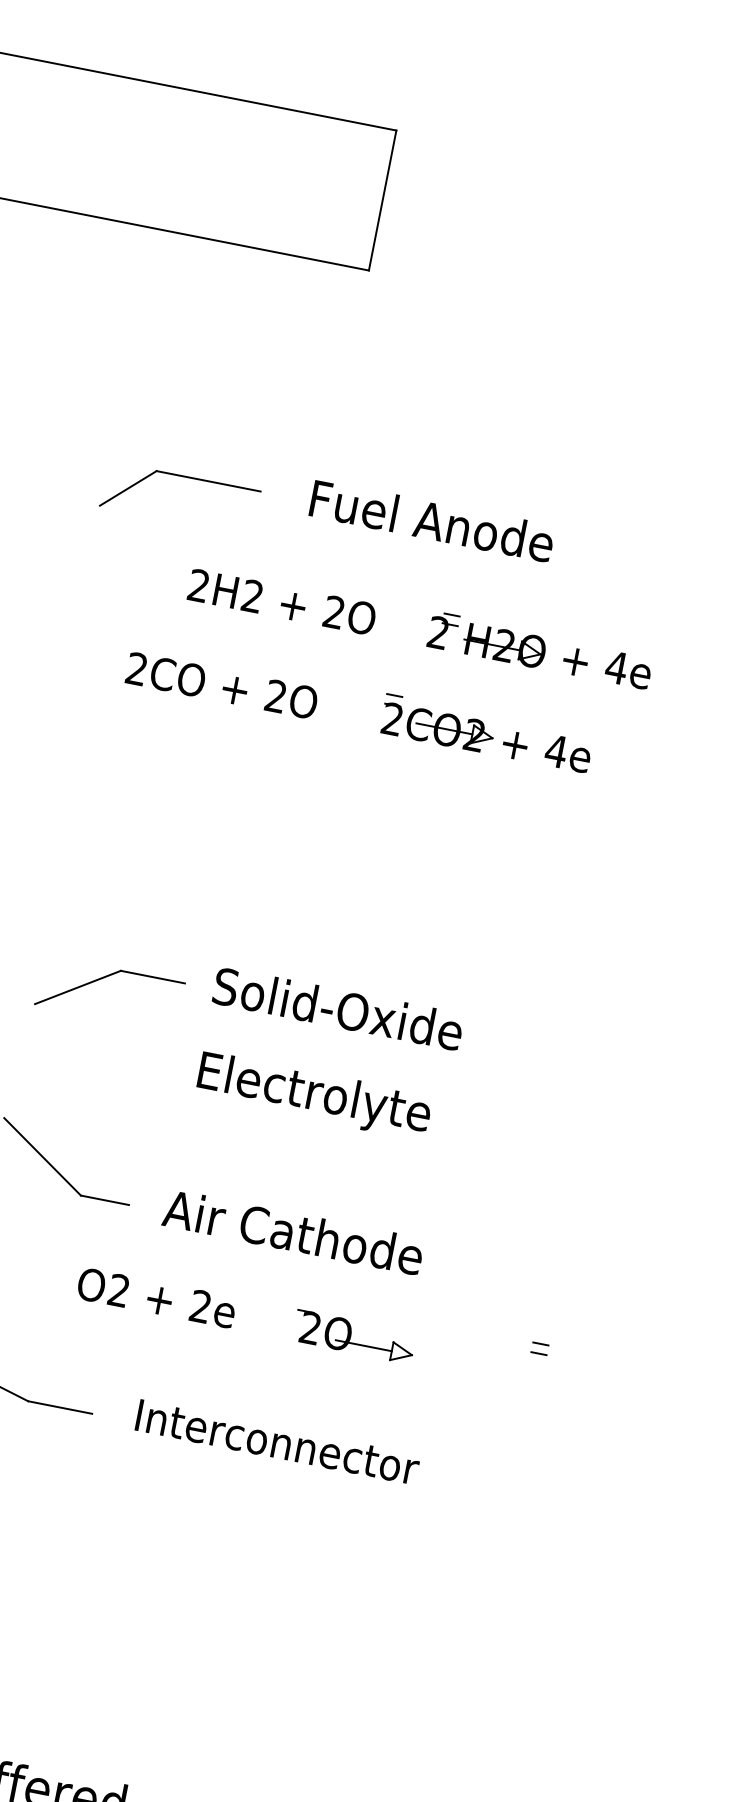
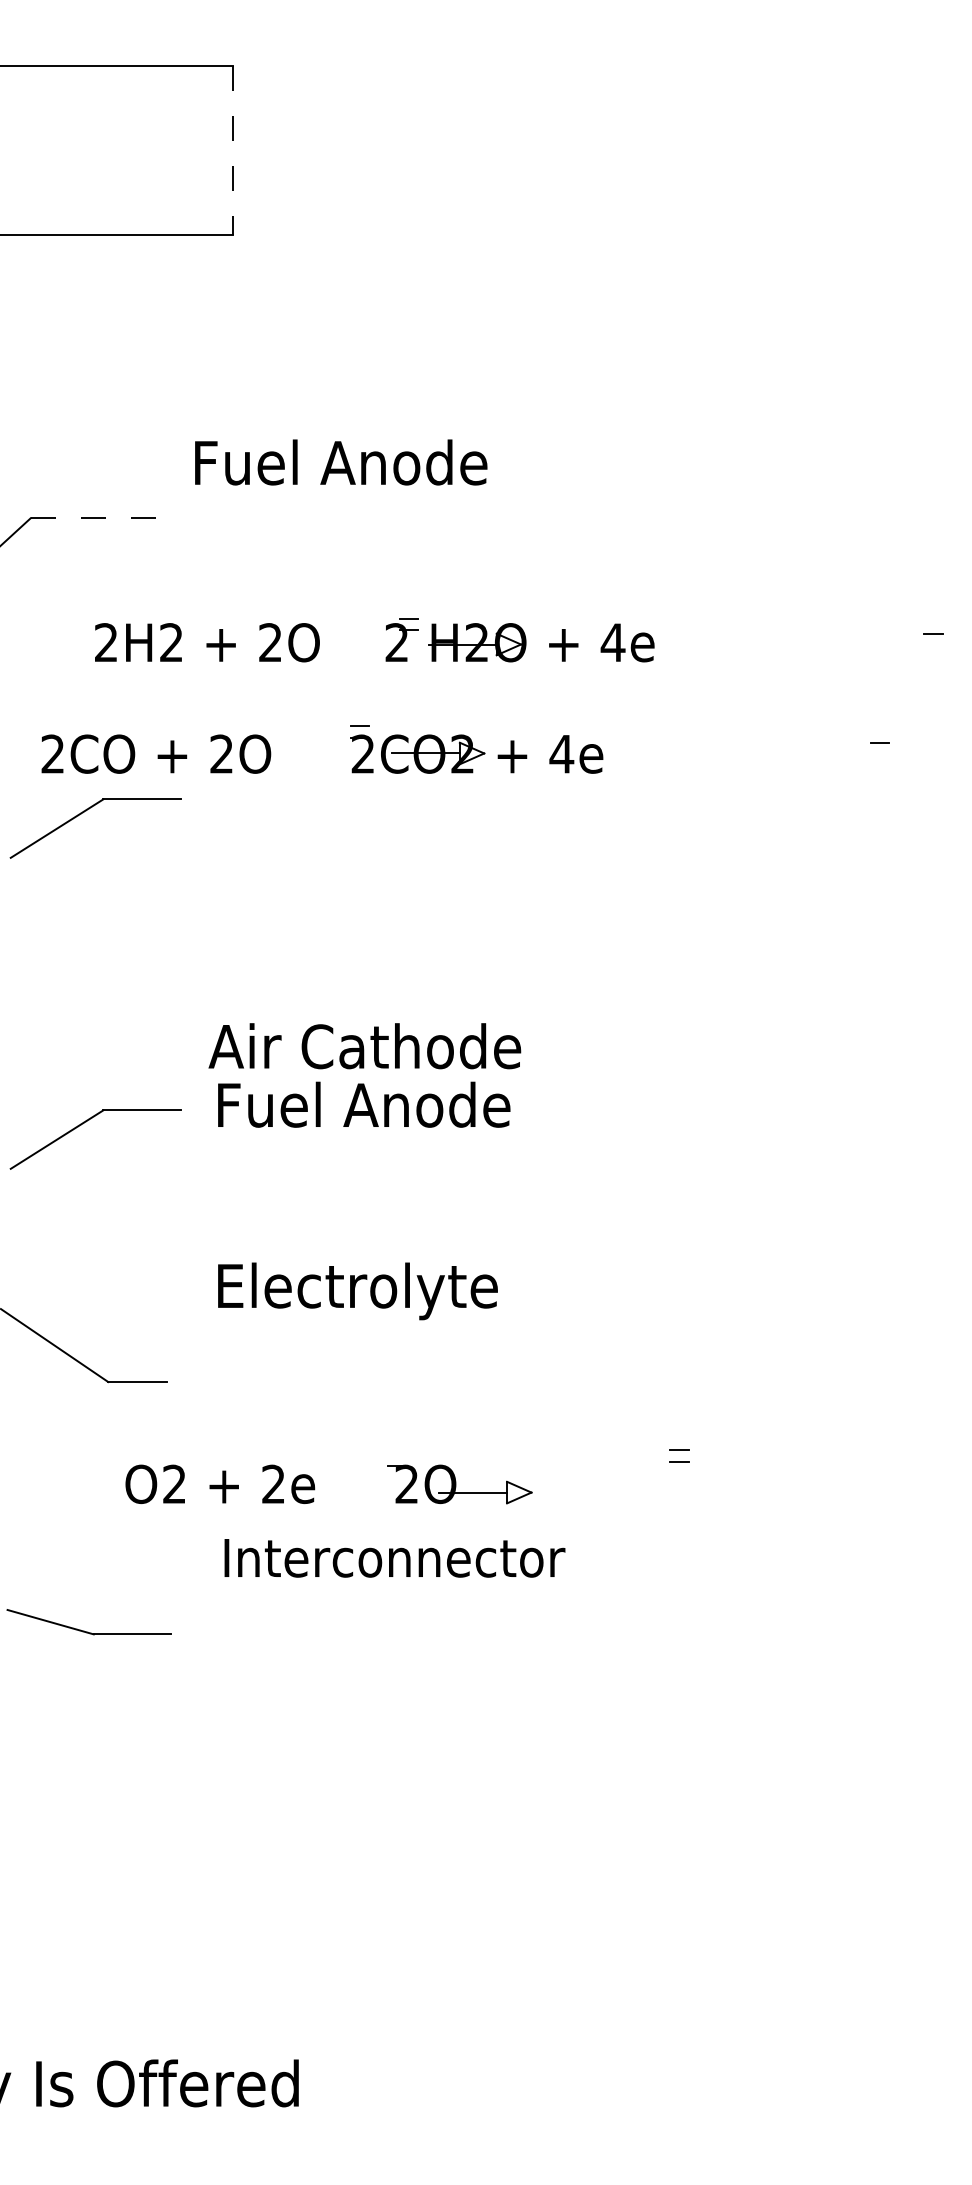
line: (382, 200) -> (232, 150), solid -> dashed
line: (209, 481) -> (94, 518), solid -> dashed
text: (432, 521) -> (341, 462), moved
part: (155, 721) -> (86, 811), added
text: (338, 1008) -> (366, 1104), Solid-Oxide -> Fuel Anode
text: (313, 1096) -> (357, 1291), moved
text: (293, 1232) -> (364, 1046), moved
text: (277, 1442) -> (394, 1558), moved

